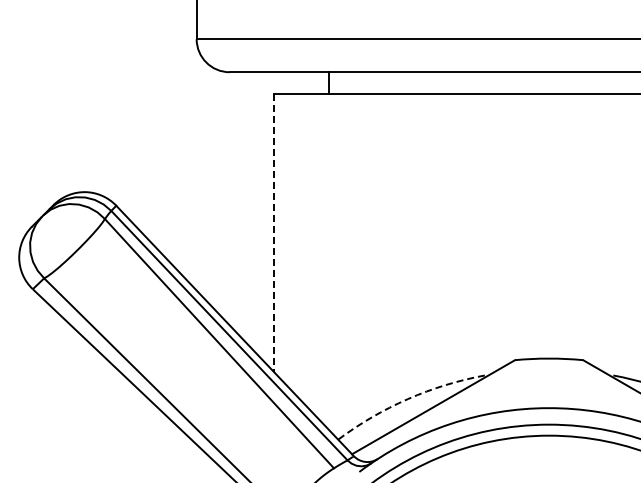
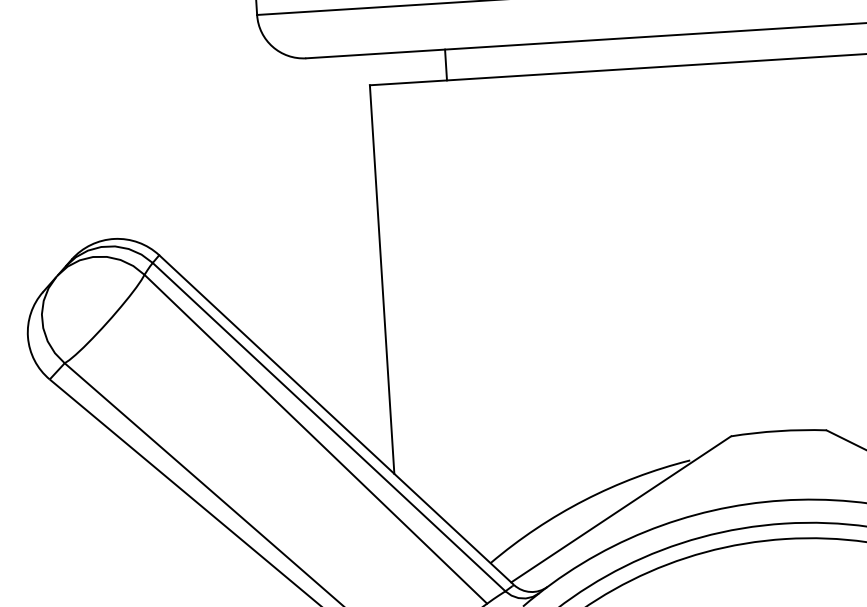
line: (273, 233) -> (381, 280), dashed -> solid
arc: (407, 399) -> (584, 500), dashed -> solid

